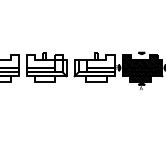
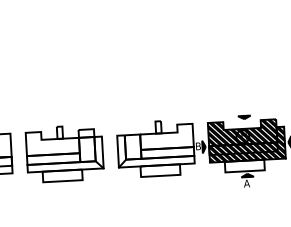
hatch: (140, 78) -> (244, 165), removed

